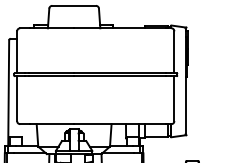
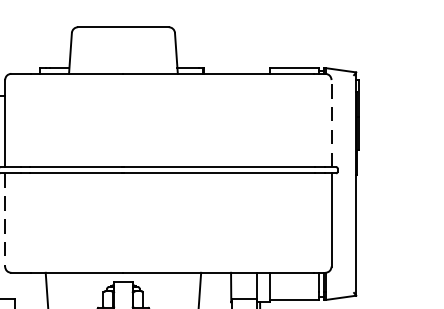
line: (174, 52) -> (331, 124), solid -> dashed
line: (17, 99) -> (5, 221), solid -> dashed

